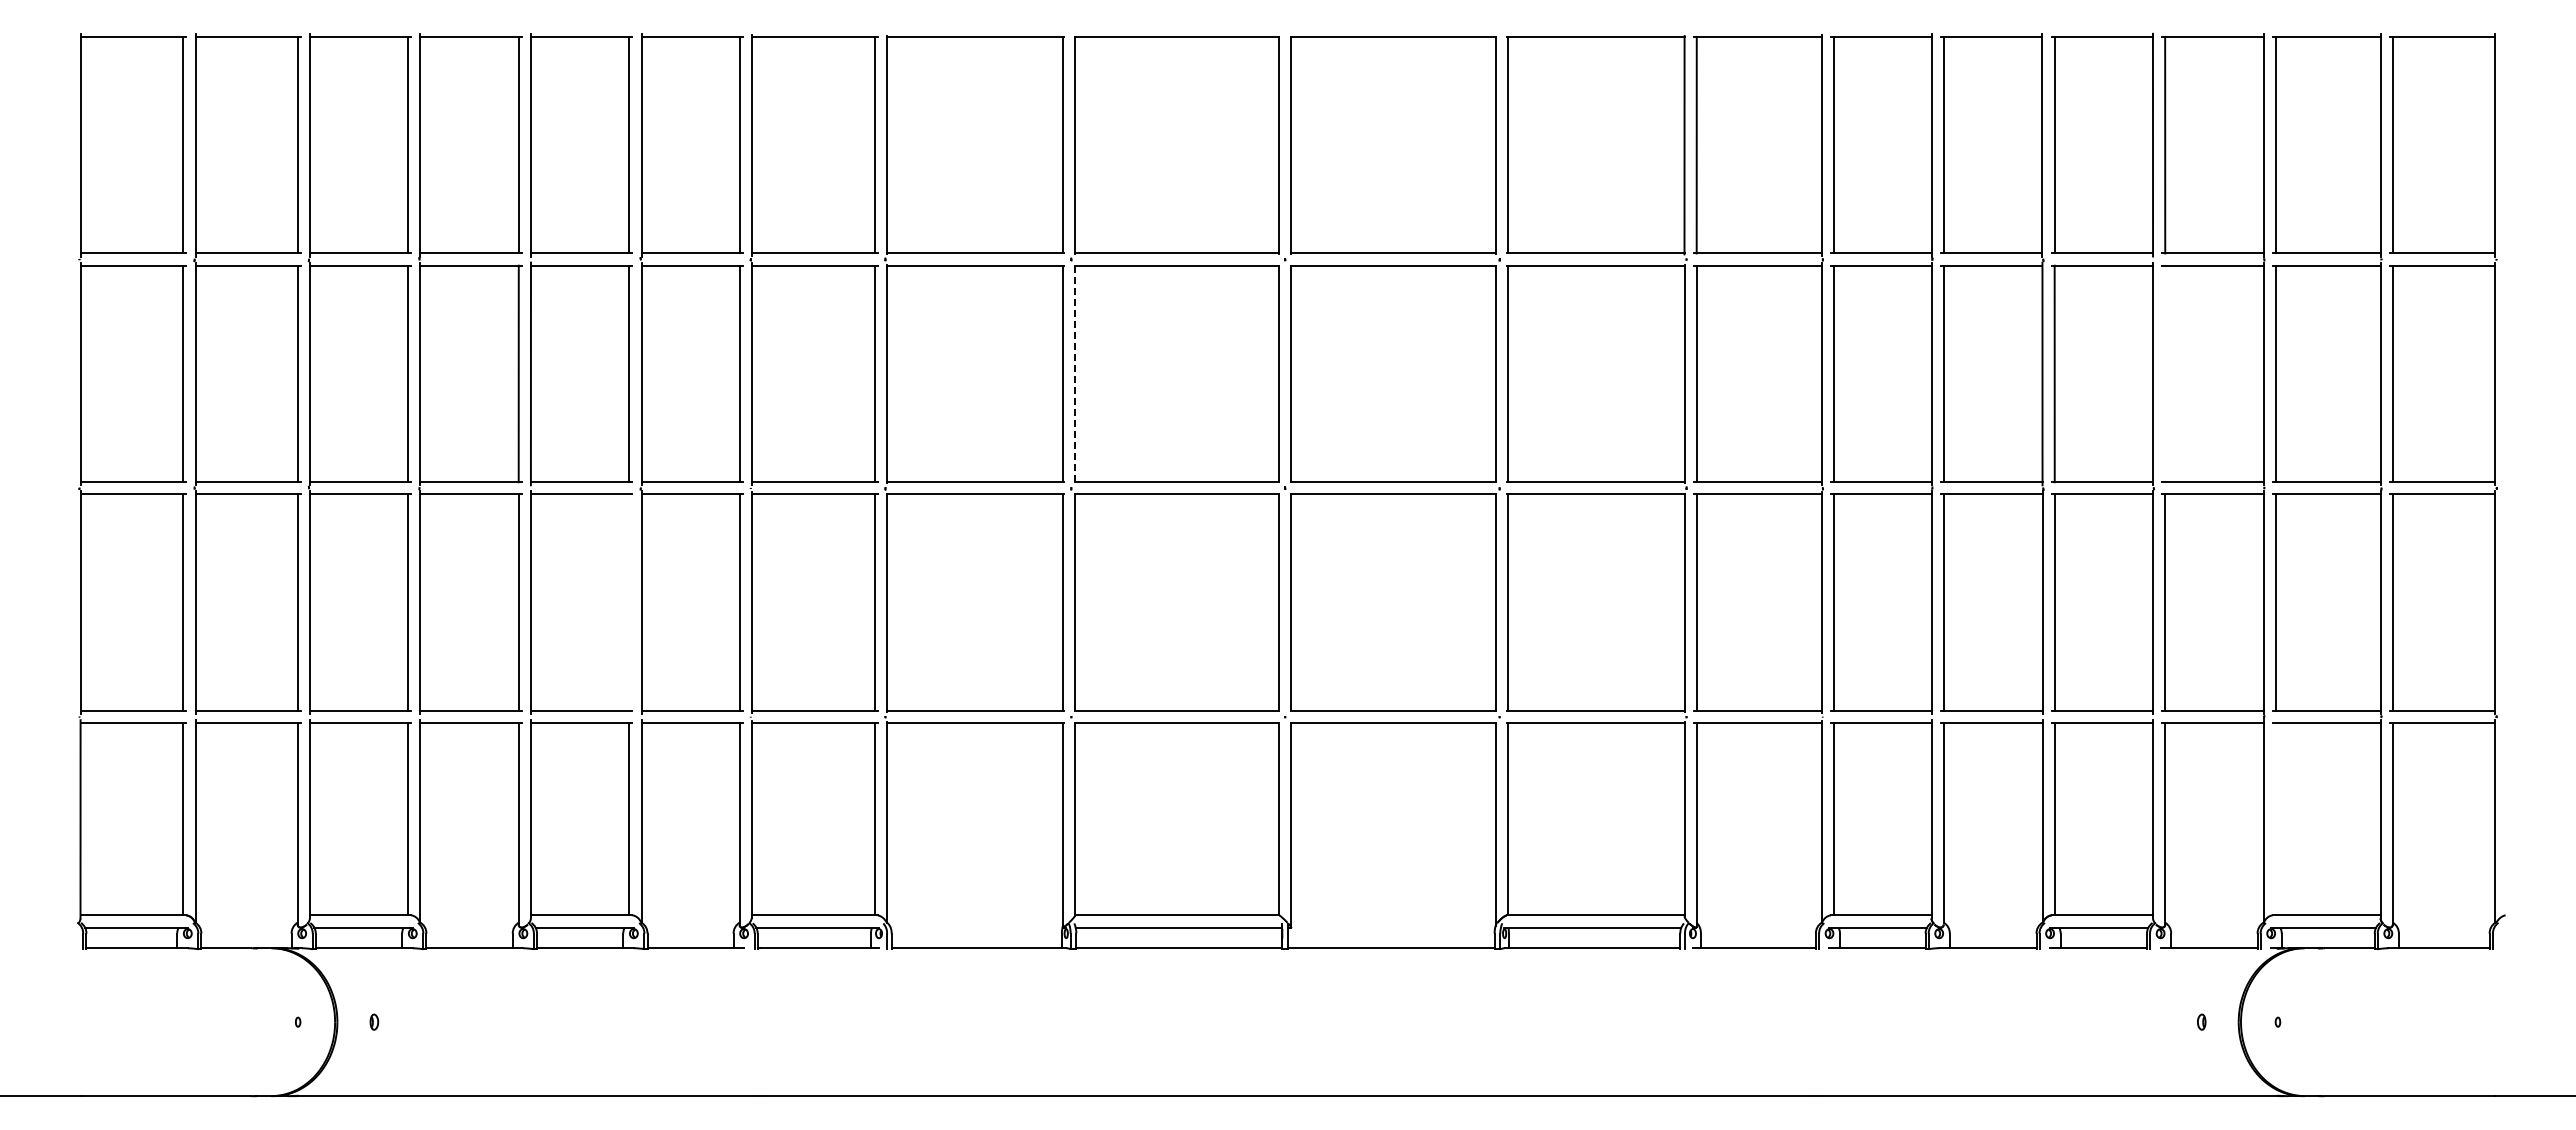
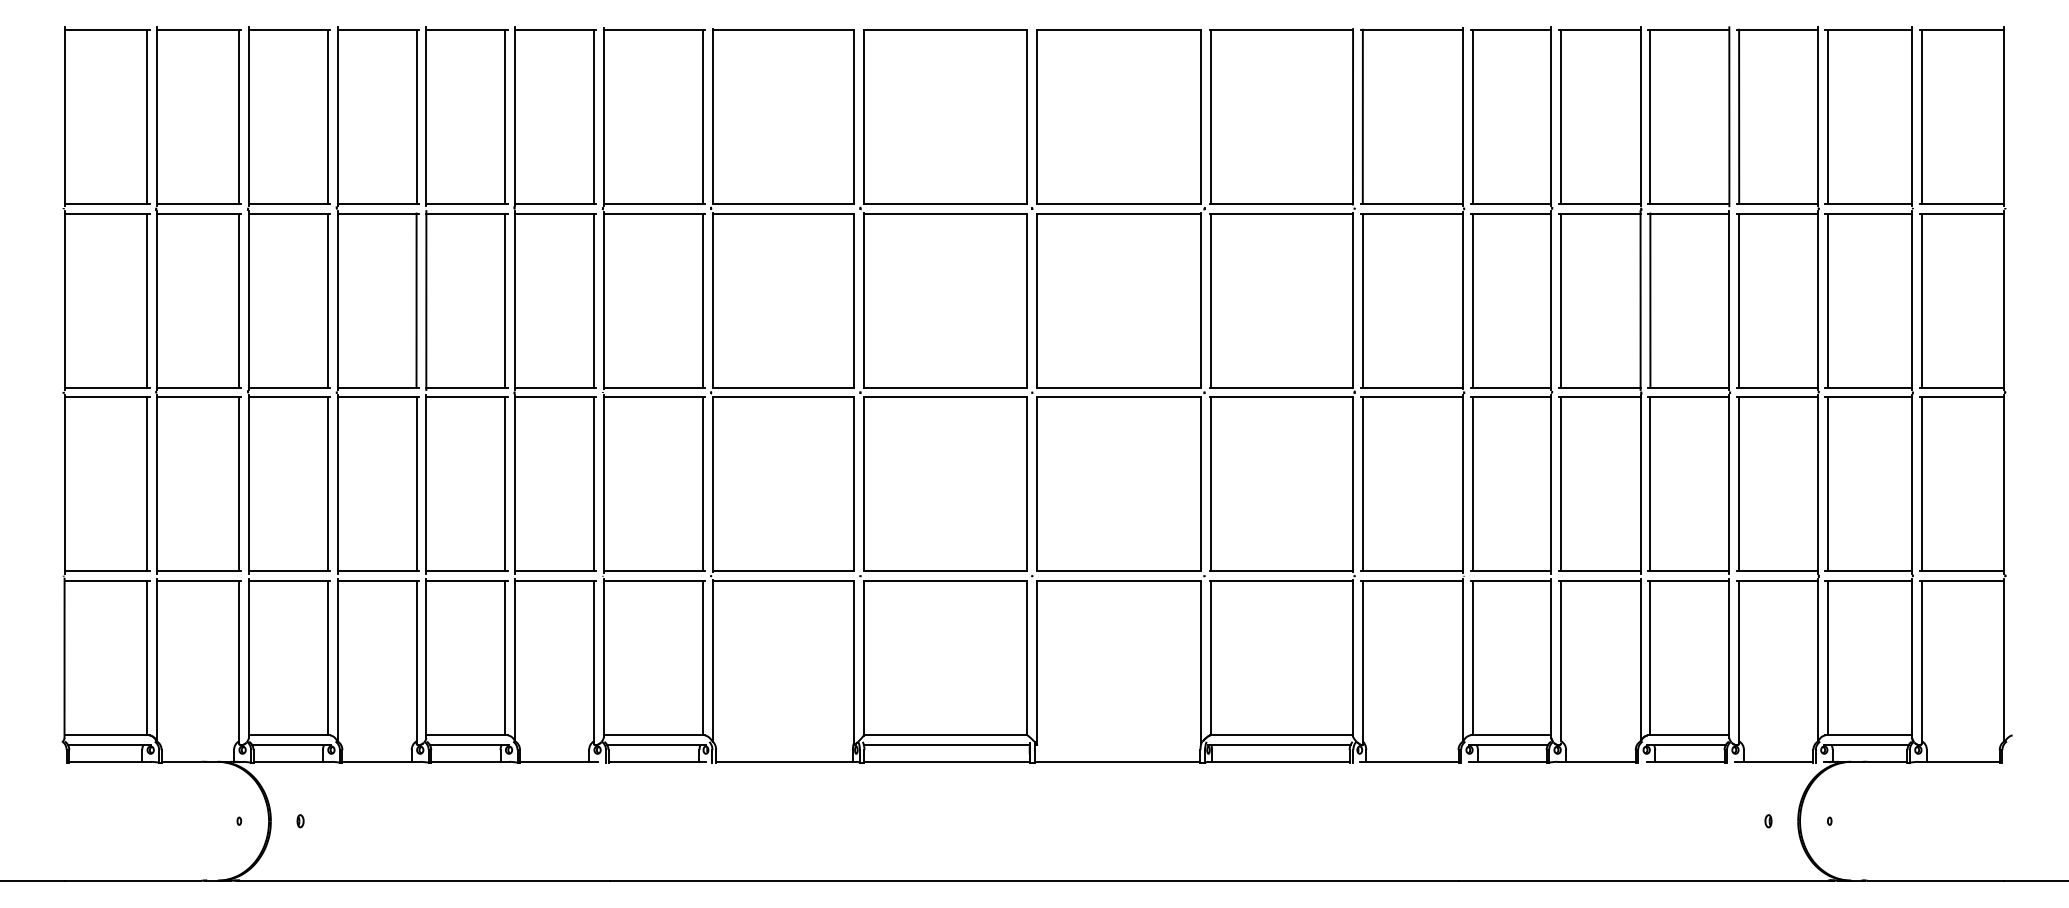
line: (1075, 373) -> (863, 300), dashed -> solid
line: (2165, 373) -> (1739, 300), added
line: (629, 602) -> (505, 484), added
line: (2275, 819) -> (1827, 658), added

